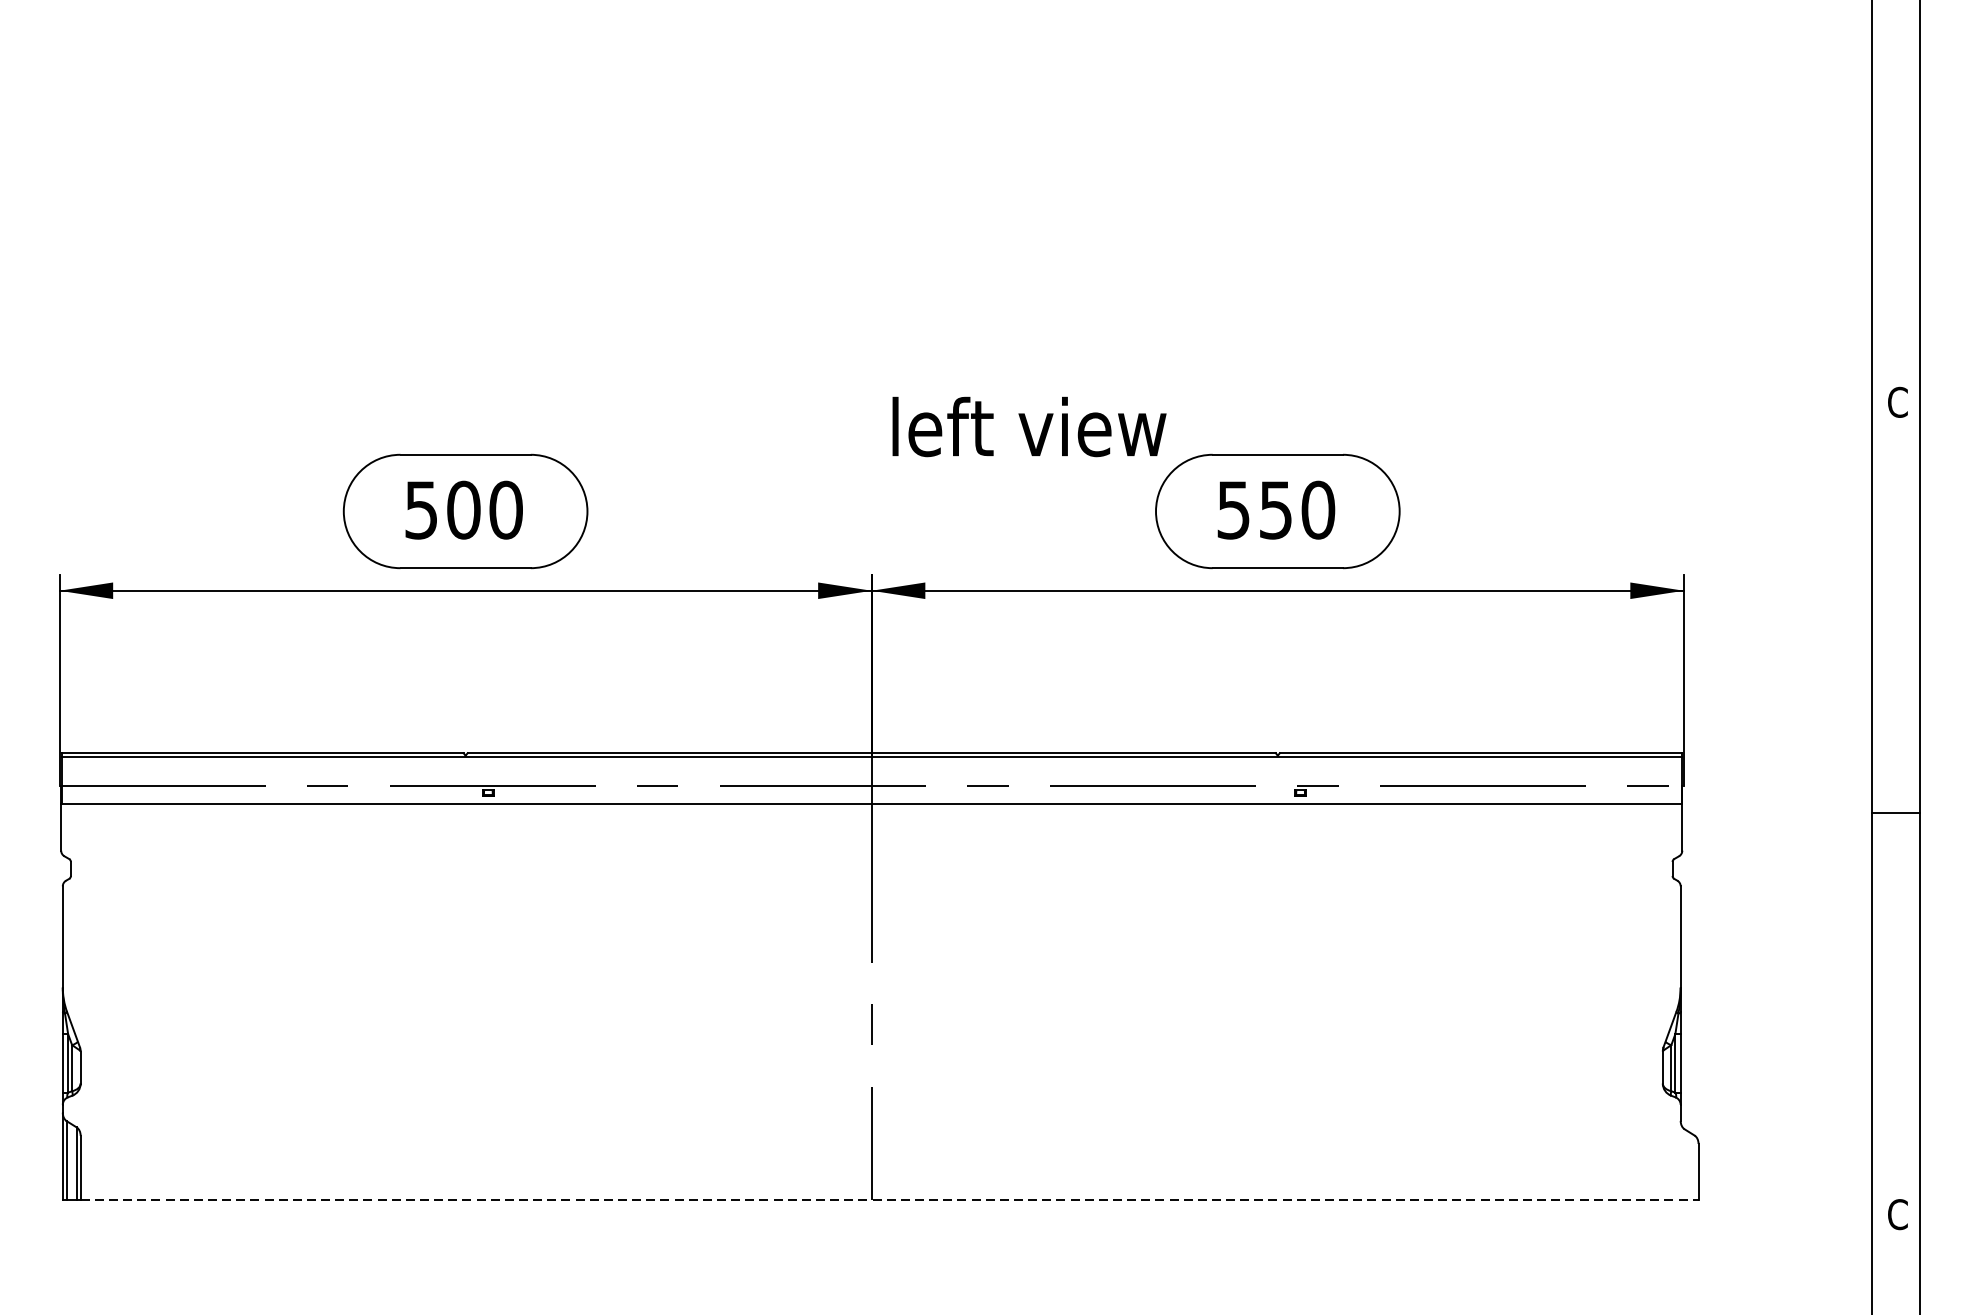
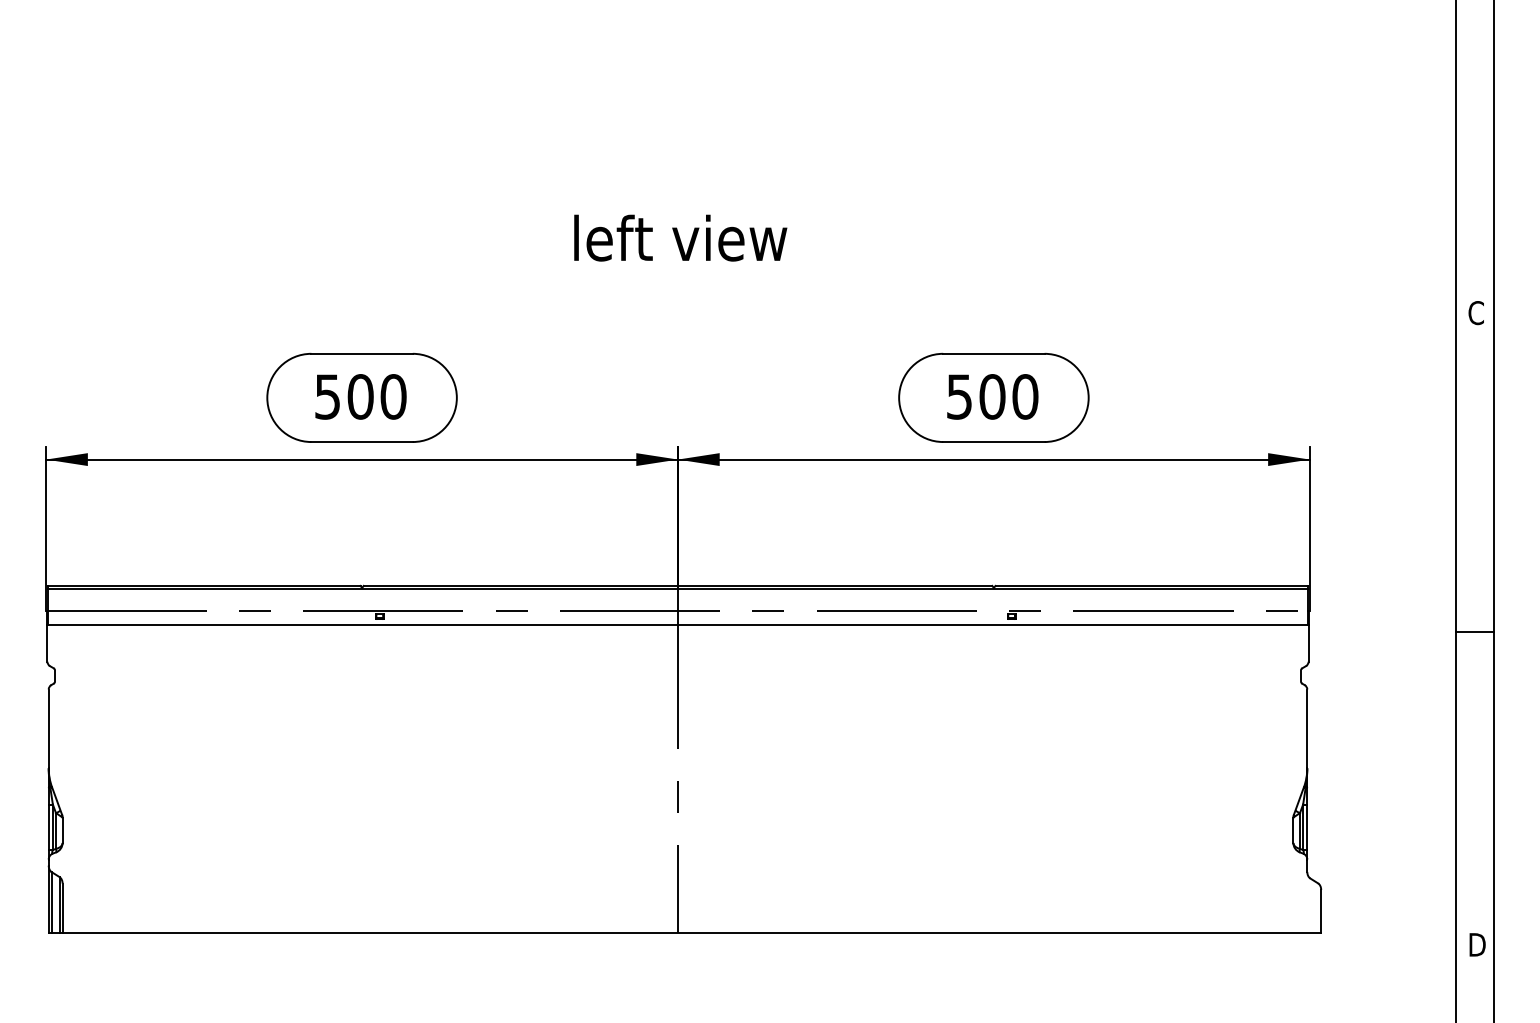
text: (1029, 426) -> (680, 237), moved
text: (1276, 509) -> (992, 396), 550 -> 500
line: (890, 1199) -> (692, 933), dashed -> solid
text: (1898, 1214) -> (1476, 944), C -> D

